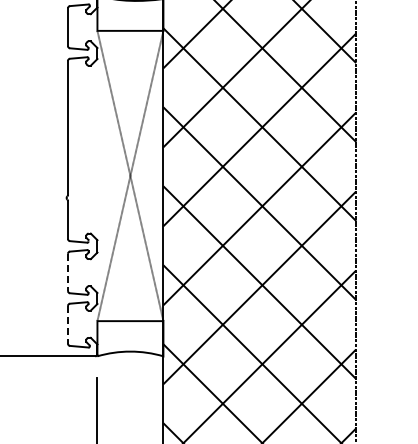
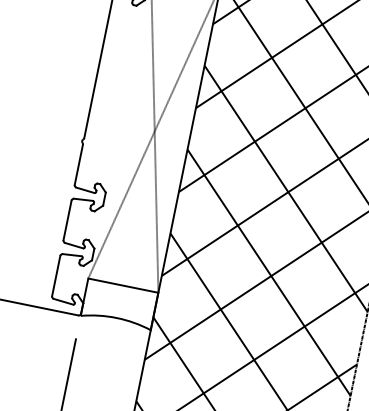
line: (67, 272) -> (67, 220), dashed -> solid
line: (67, 324) -> (55, 275), dashed -> solid

